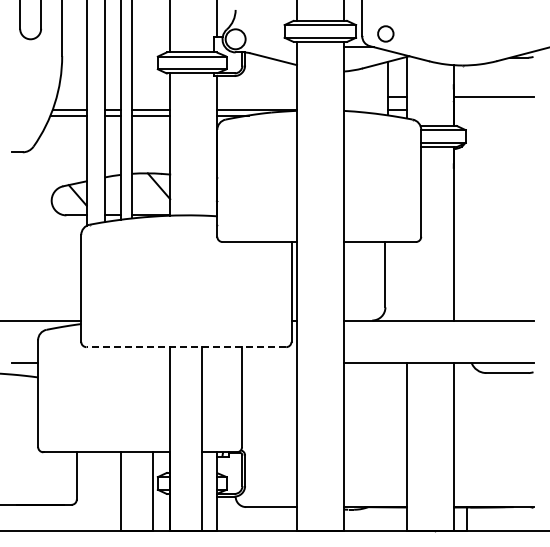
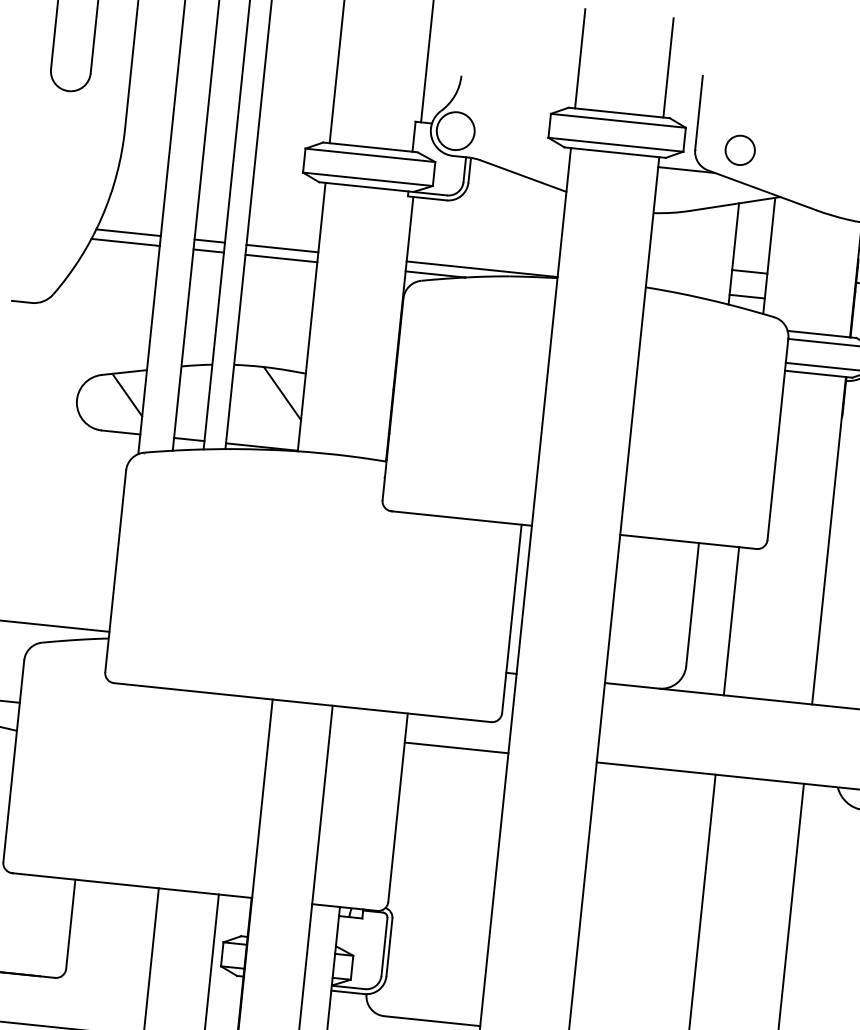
line: (406, 281) -> (730, 621), added
line: (186, 347) -> (302, 703), dashed -> solid
line: (269, 362) -> (456, 747), added

